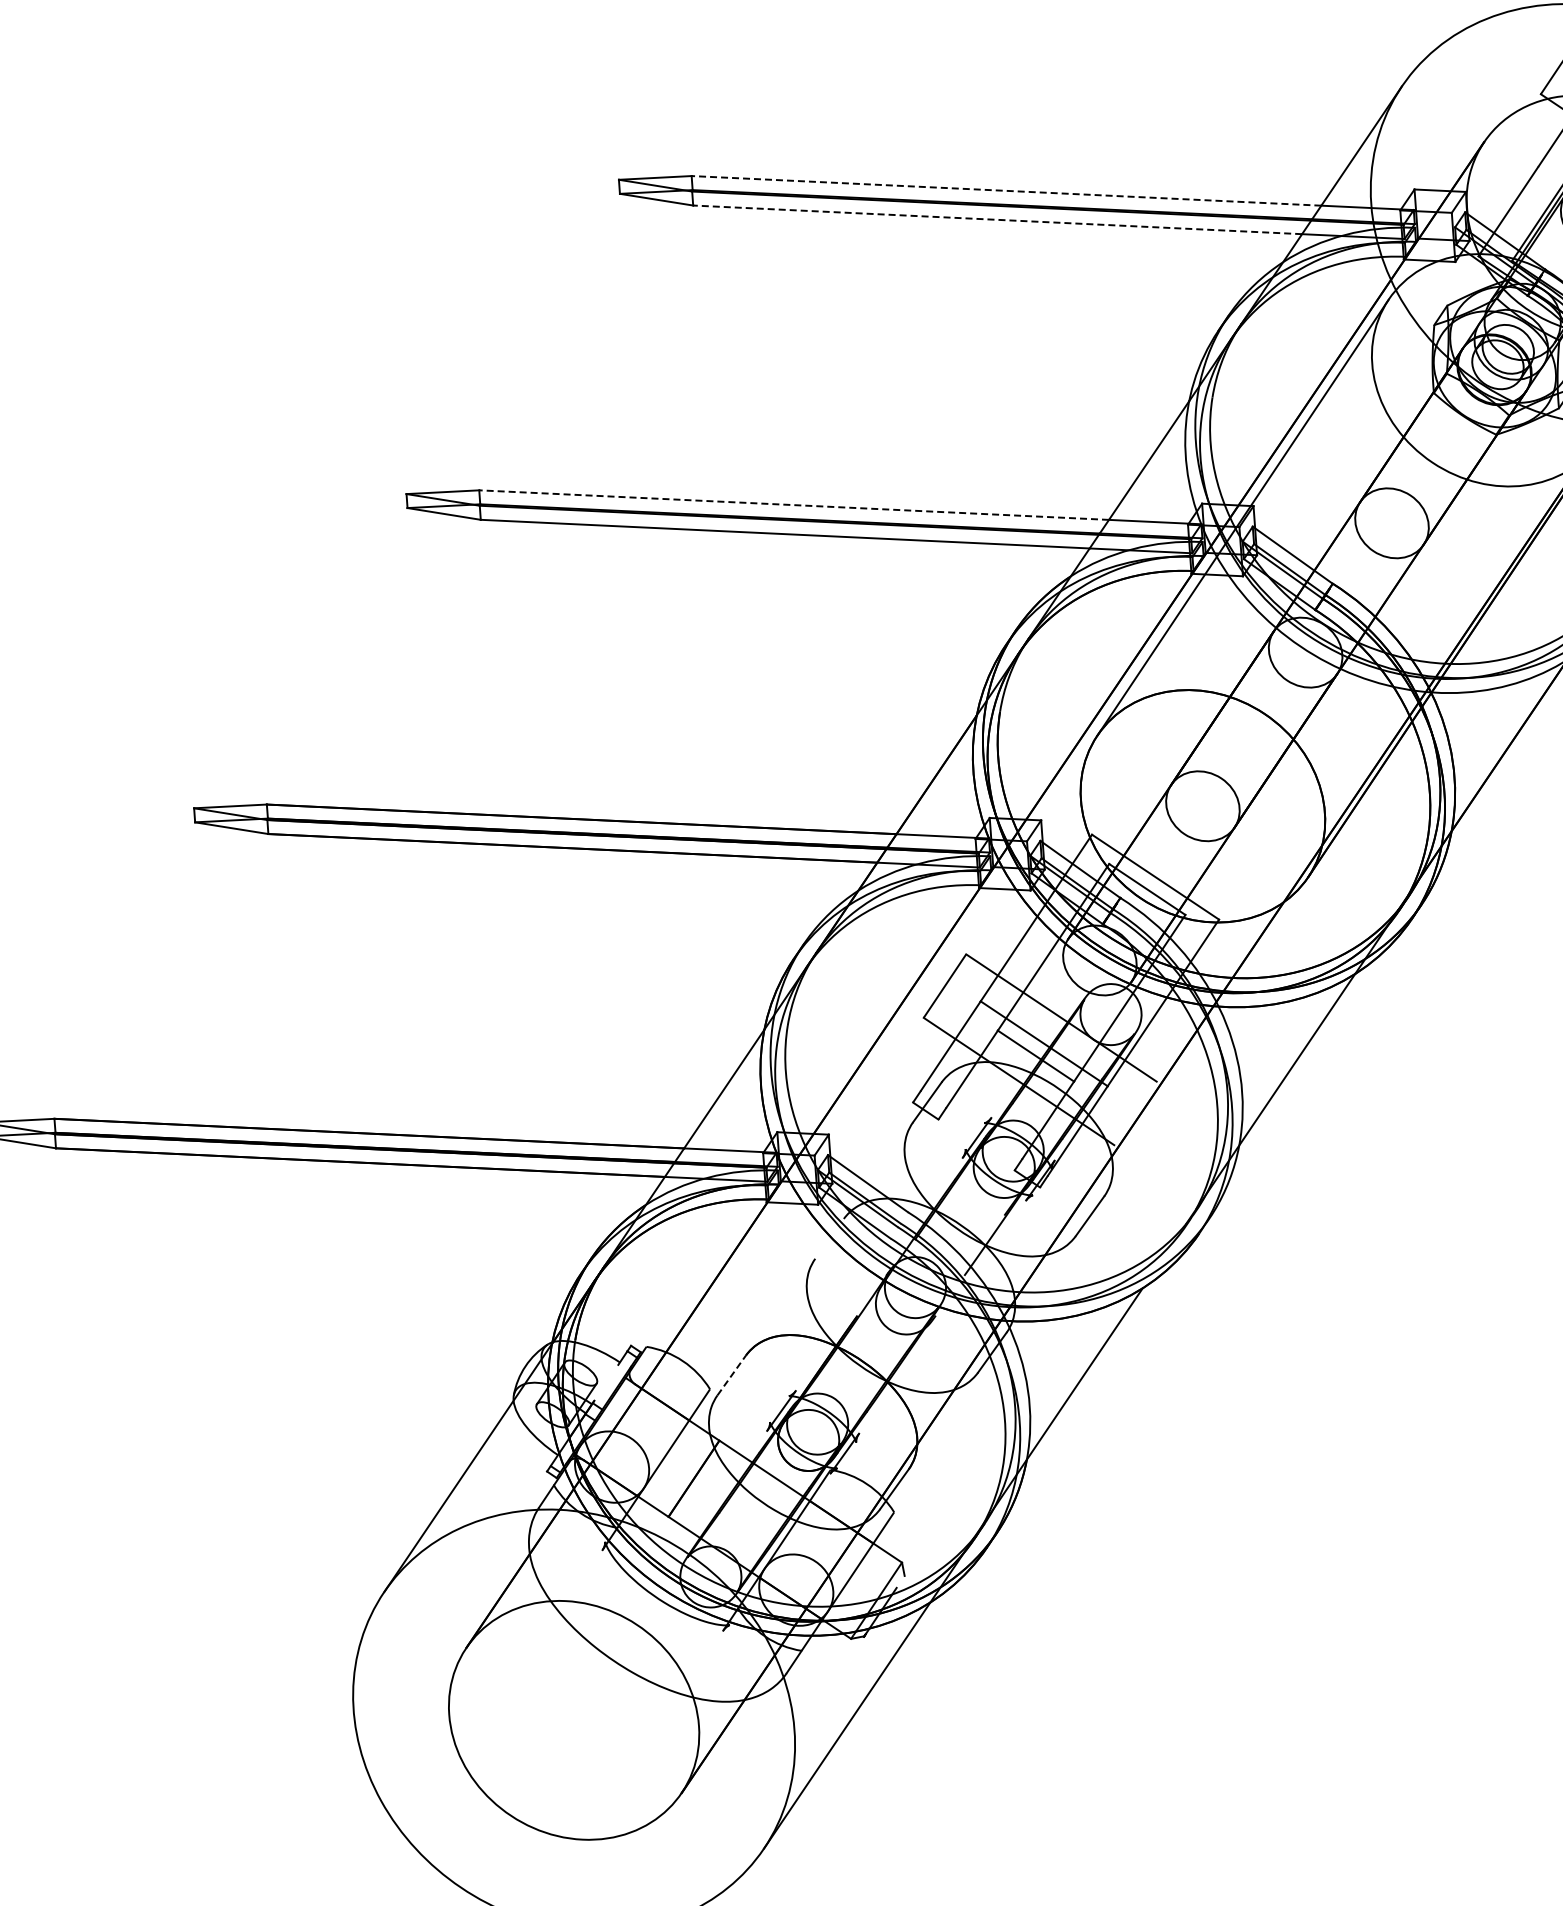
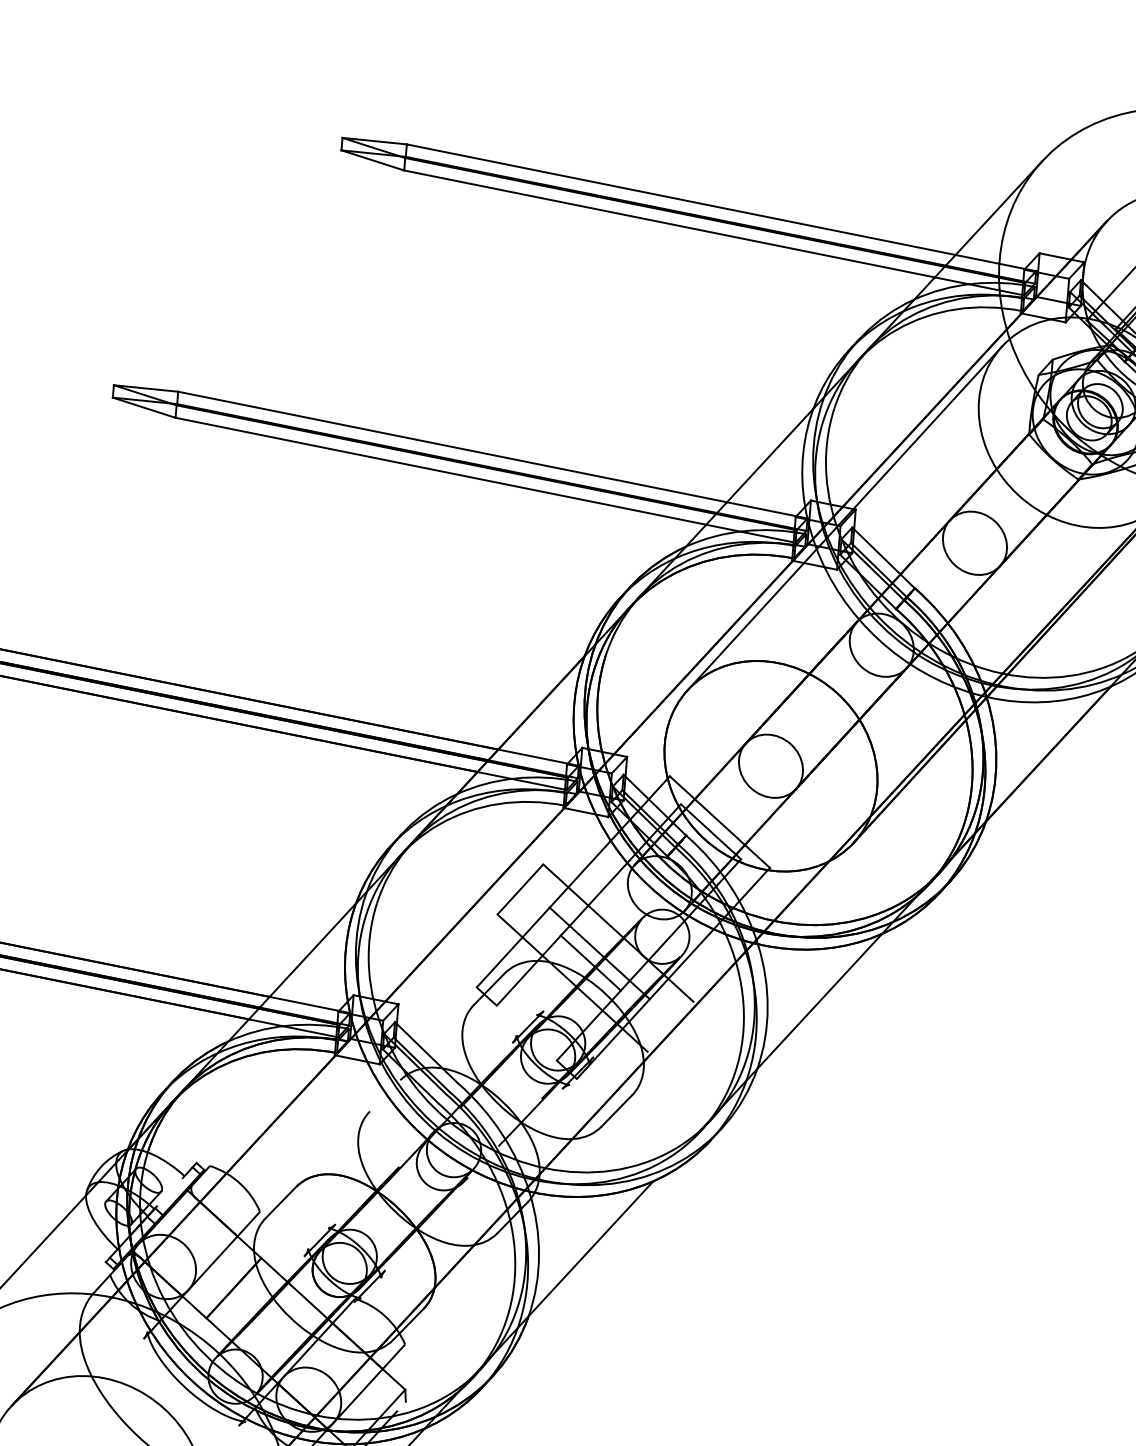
line: (1006, 190) -> (681, 199), dashed -> solid
line: (997, 219) -> (669, 223), dashed -> solid
line: (793, 505) -> (452, 447), dashed -> solid
line: (731, 1375) -> (280, 1202), dashed -> solid

